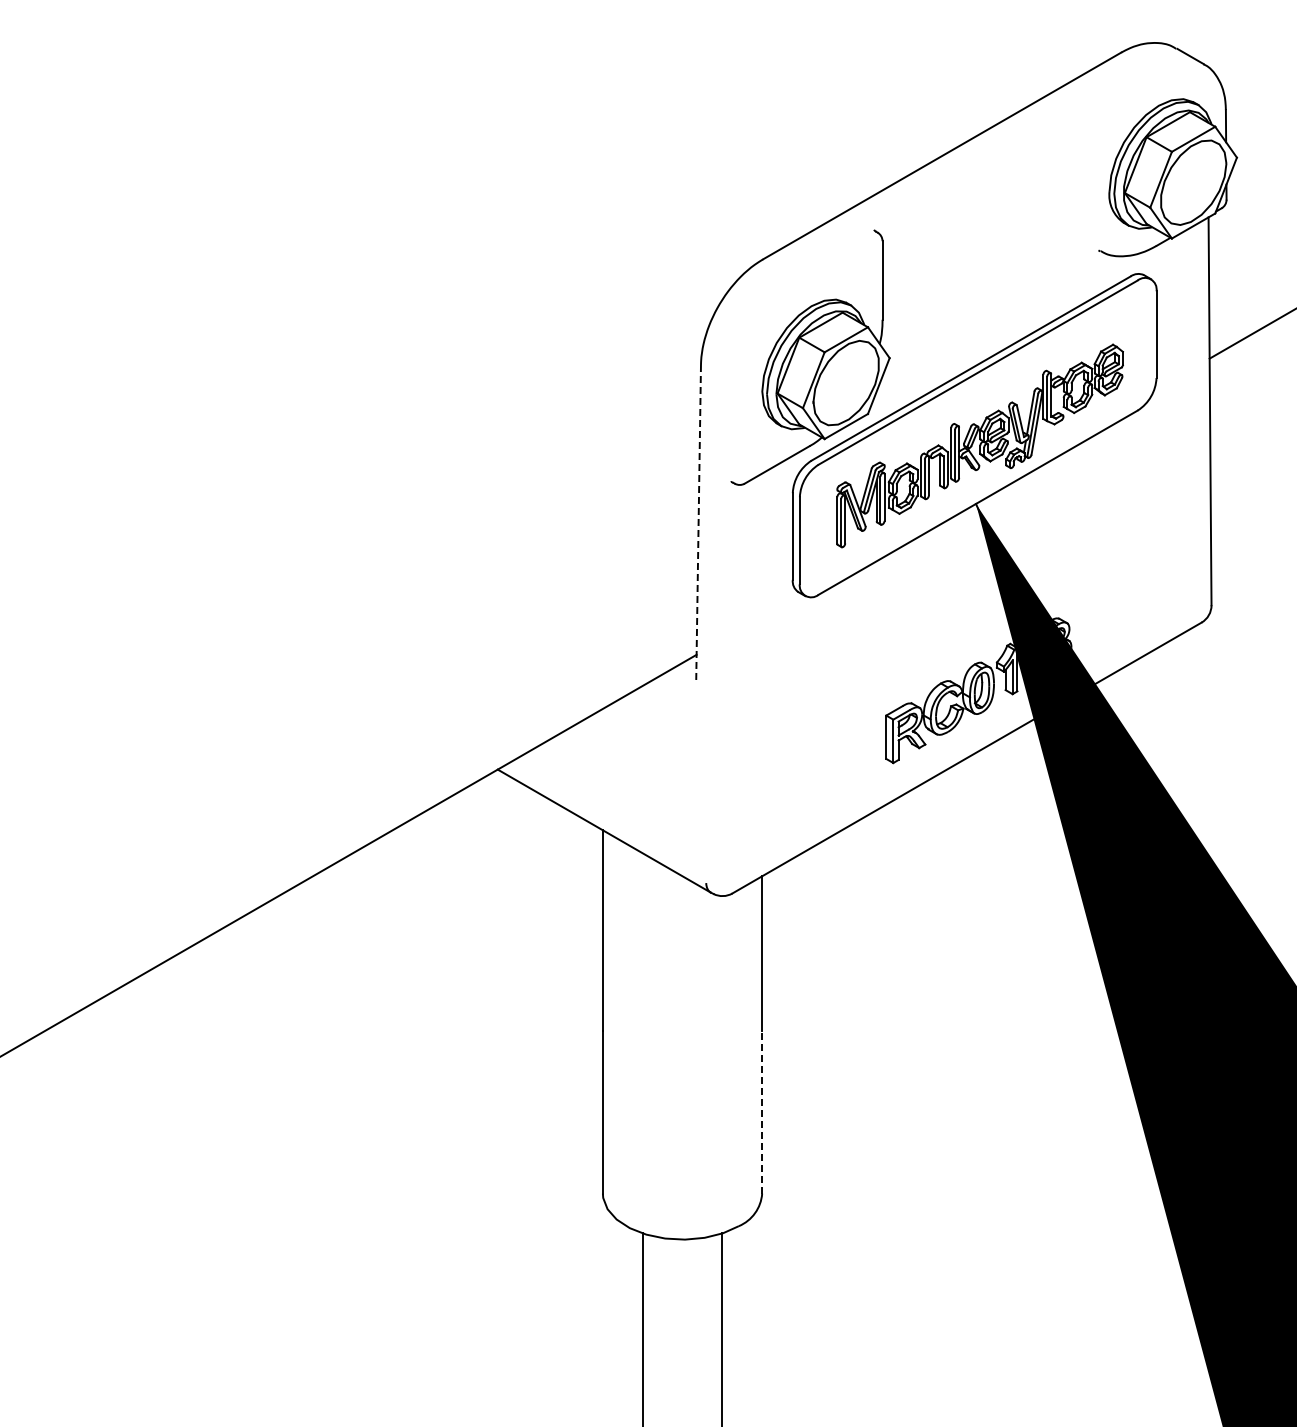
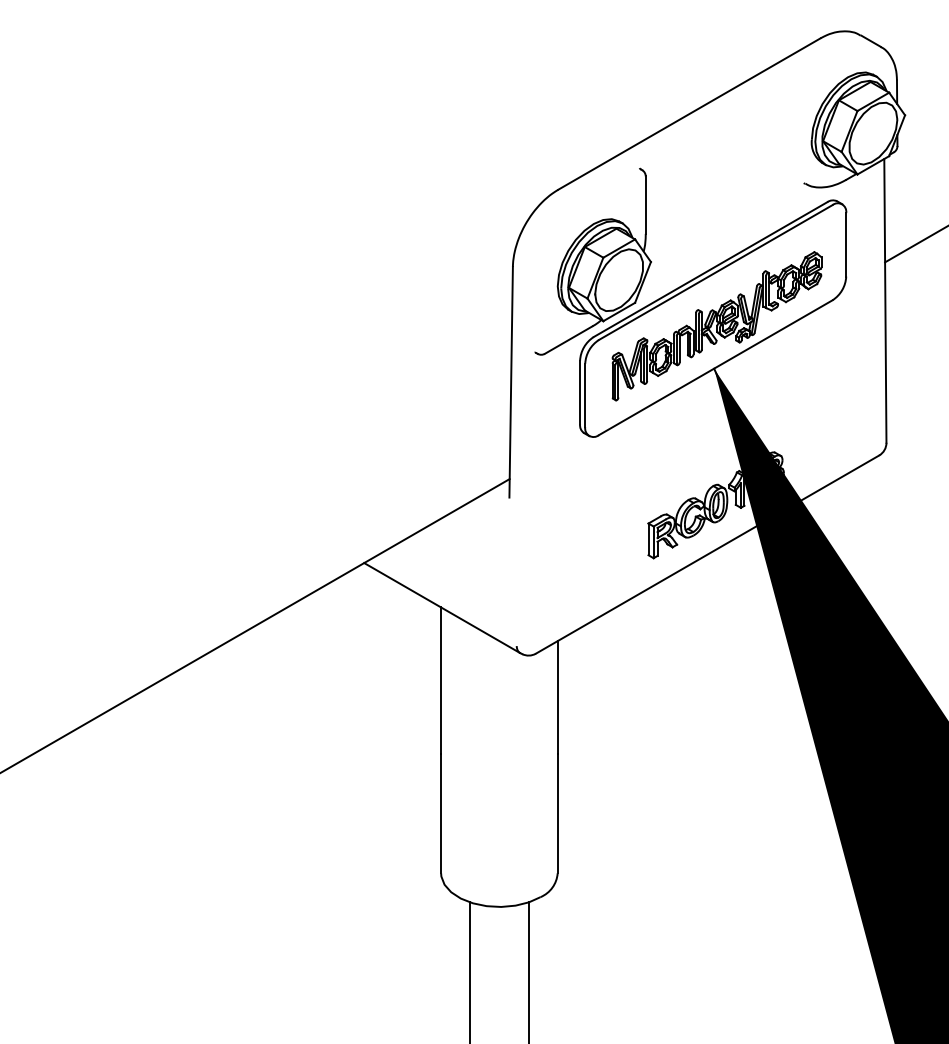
line: (698, 522) -> (511, 382), dashed -> solid
line: (762, 1111) -> (557, 813), dashed -> solid

